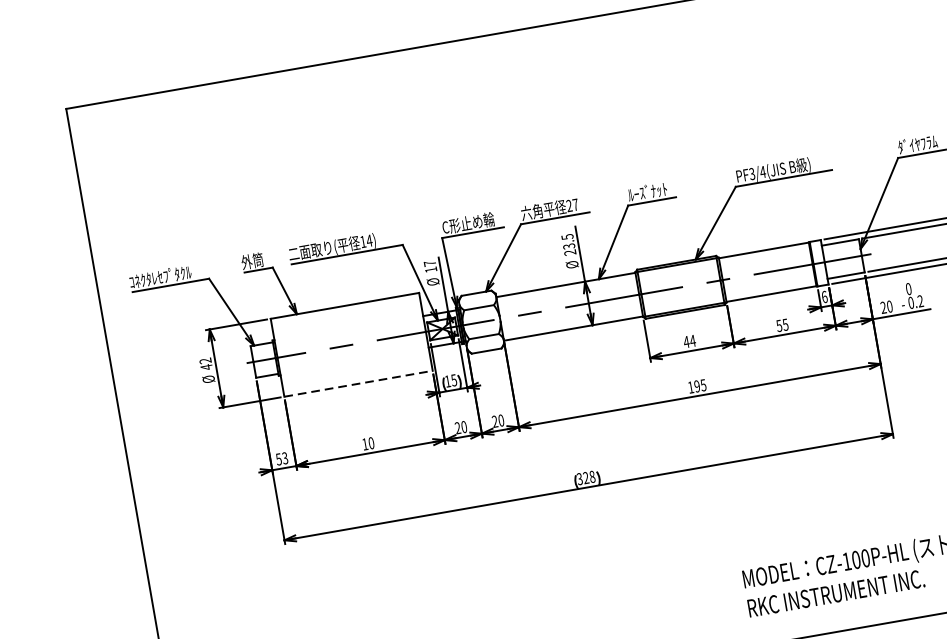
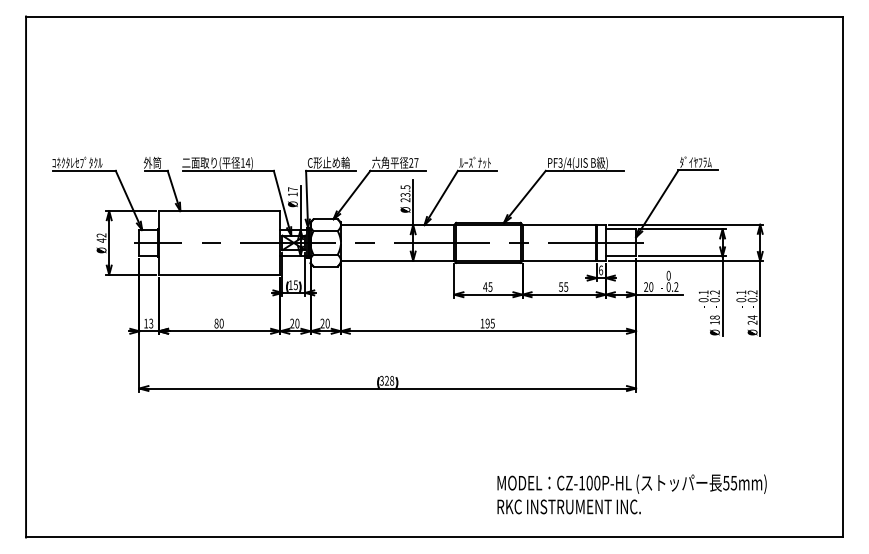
text: (692, 340) -> (490, 286), 44 -> 45
line: (358, 383) -> (219, 274), dashed -> solid
text: (365, 444) -> (216, 323), 10 -> 80
text: (279, 459) -> (146, 323), 53 -> 13

